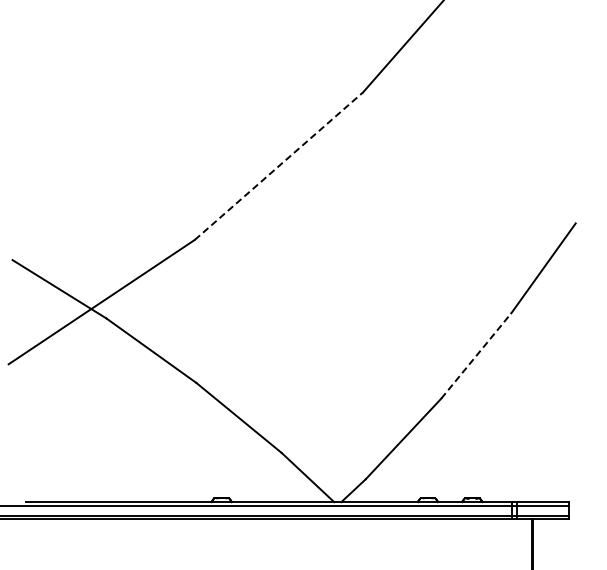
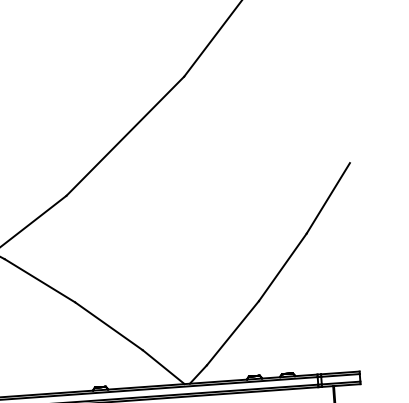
line: (278, 166) -> (125, 136), dashed -> solid
line: (476, 355) -> (282, 267), dashed -> solid

